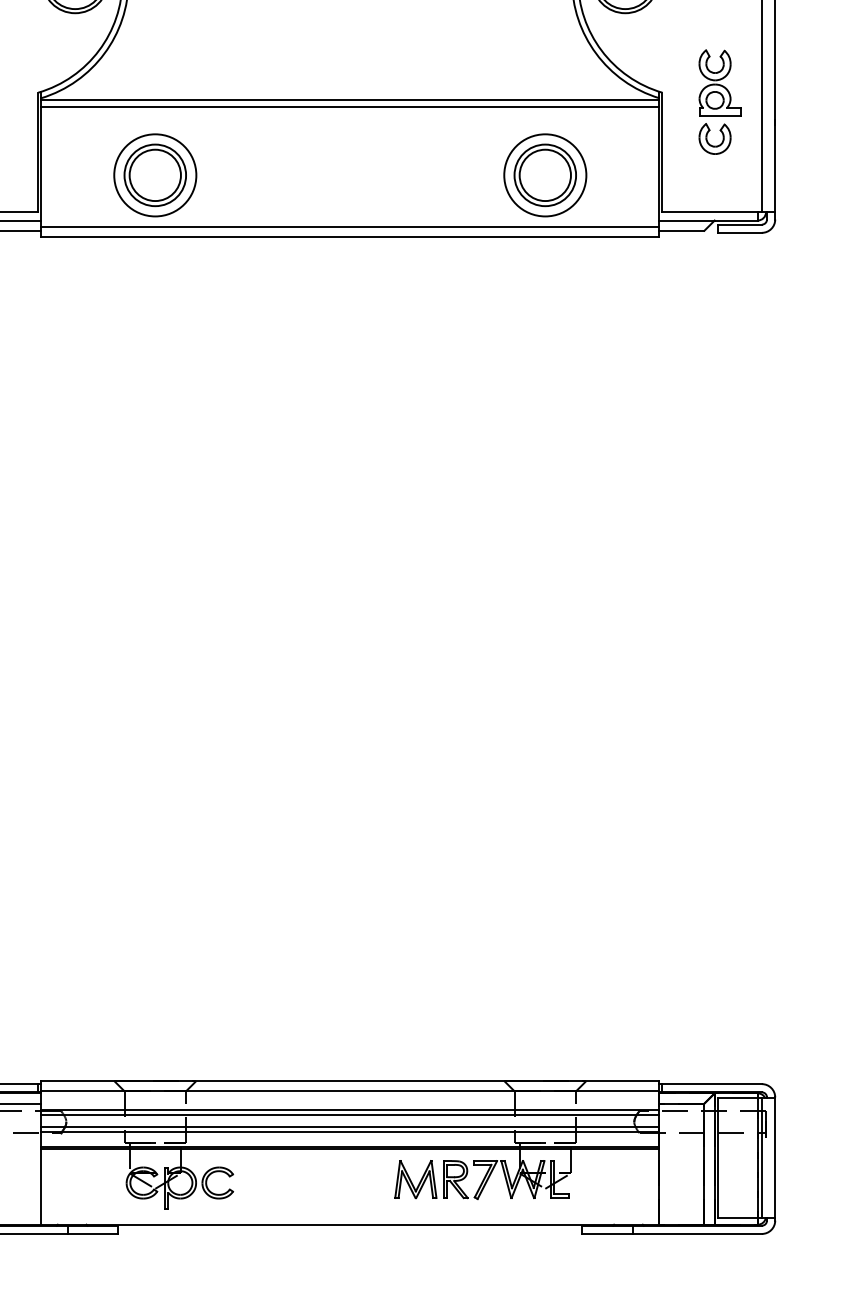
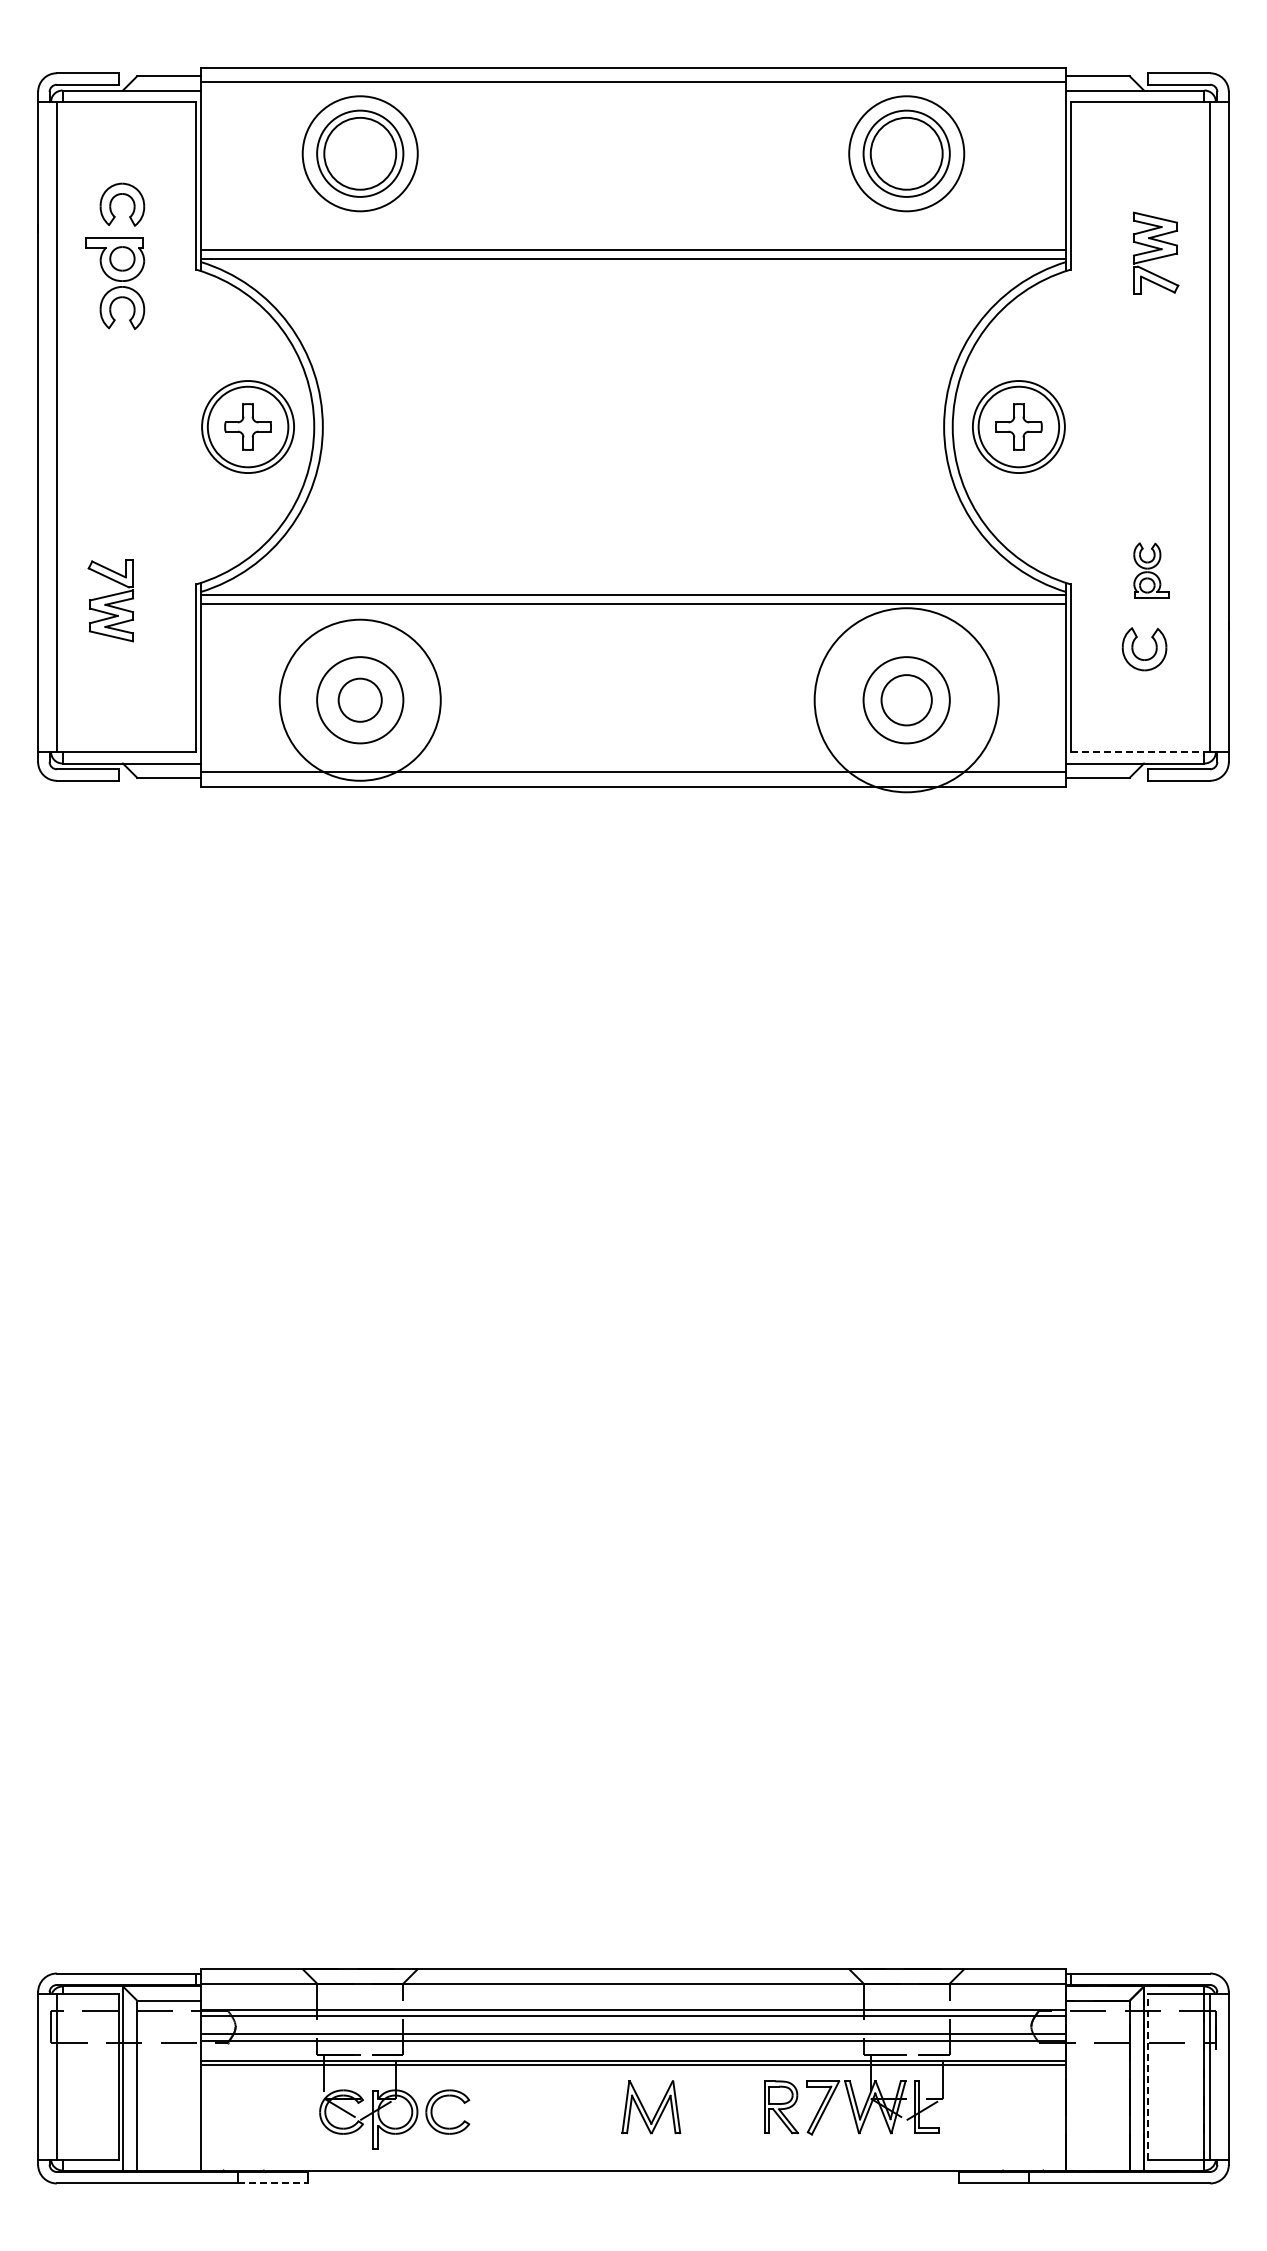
part: (720, 82) -> (1151, 570), size x0.6
circle: (154, 174) -> (359, 699), size x1.4
circle: (545, 174) -> (906, 699), size x1.6
circle: (155, 175) -> (360, 700), size x0.6
circle: (545, 175) -> (906, 700), size x0.7
line: (712, 212) -> (1140, 752), solid -> dashed
line: (717, 1157) -> (1148, 2076), solid -> dashed
part: (411, 1181) -> (645, 2109), moved
line: (93, 1233) -> (273, 2183), solid -> dashed

